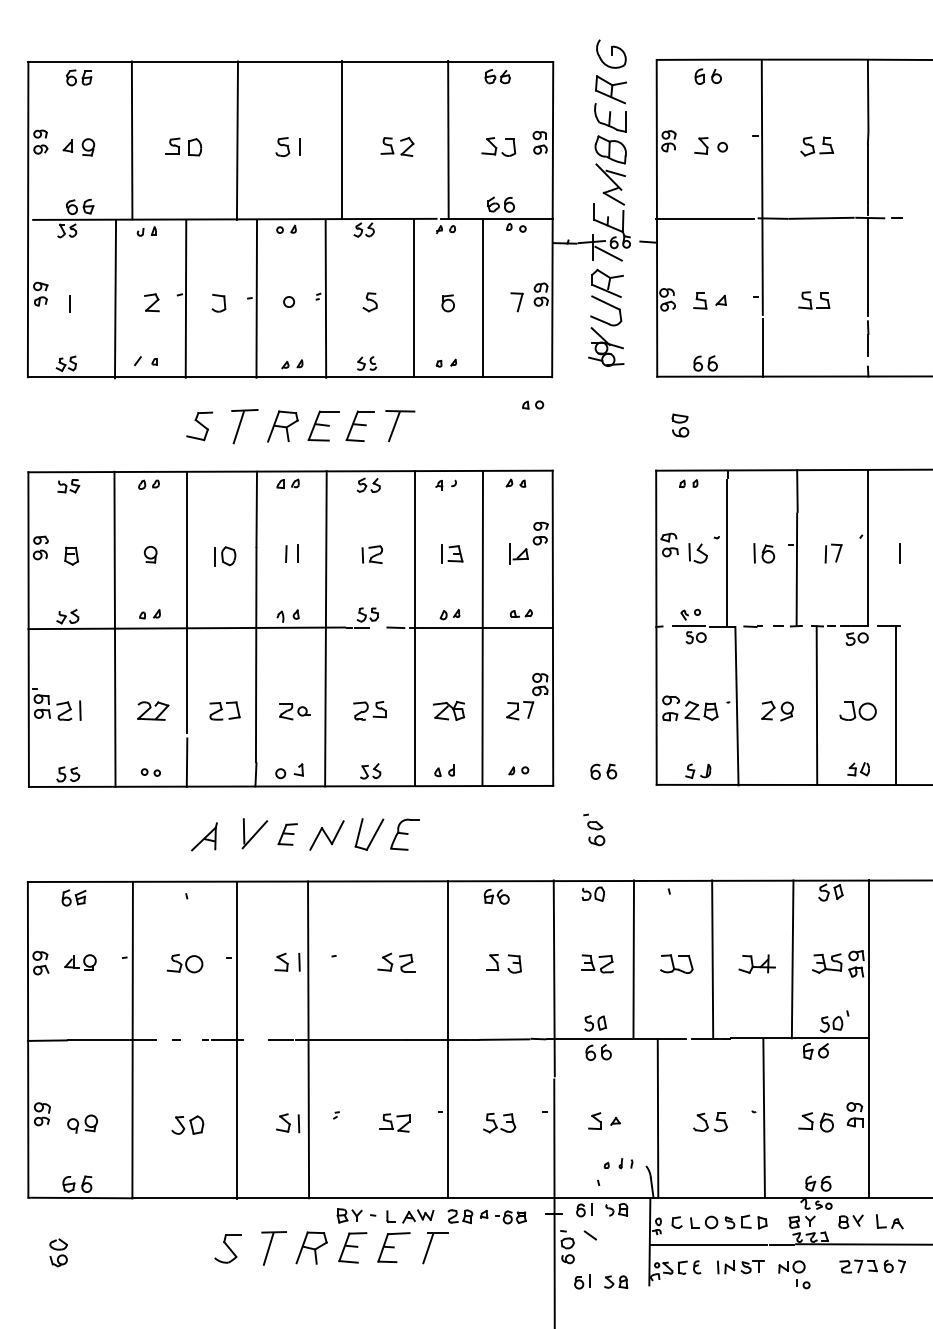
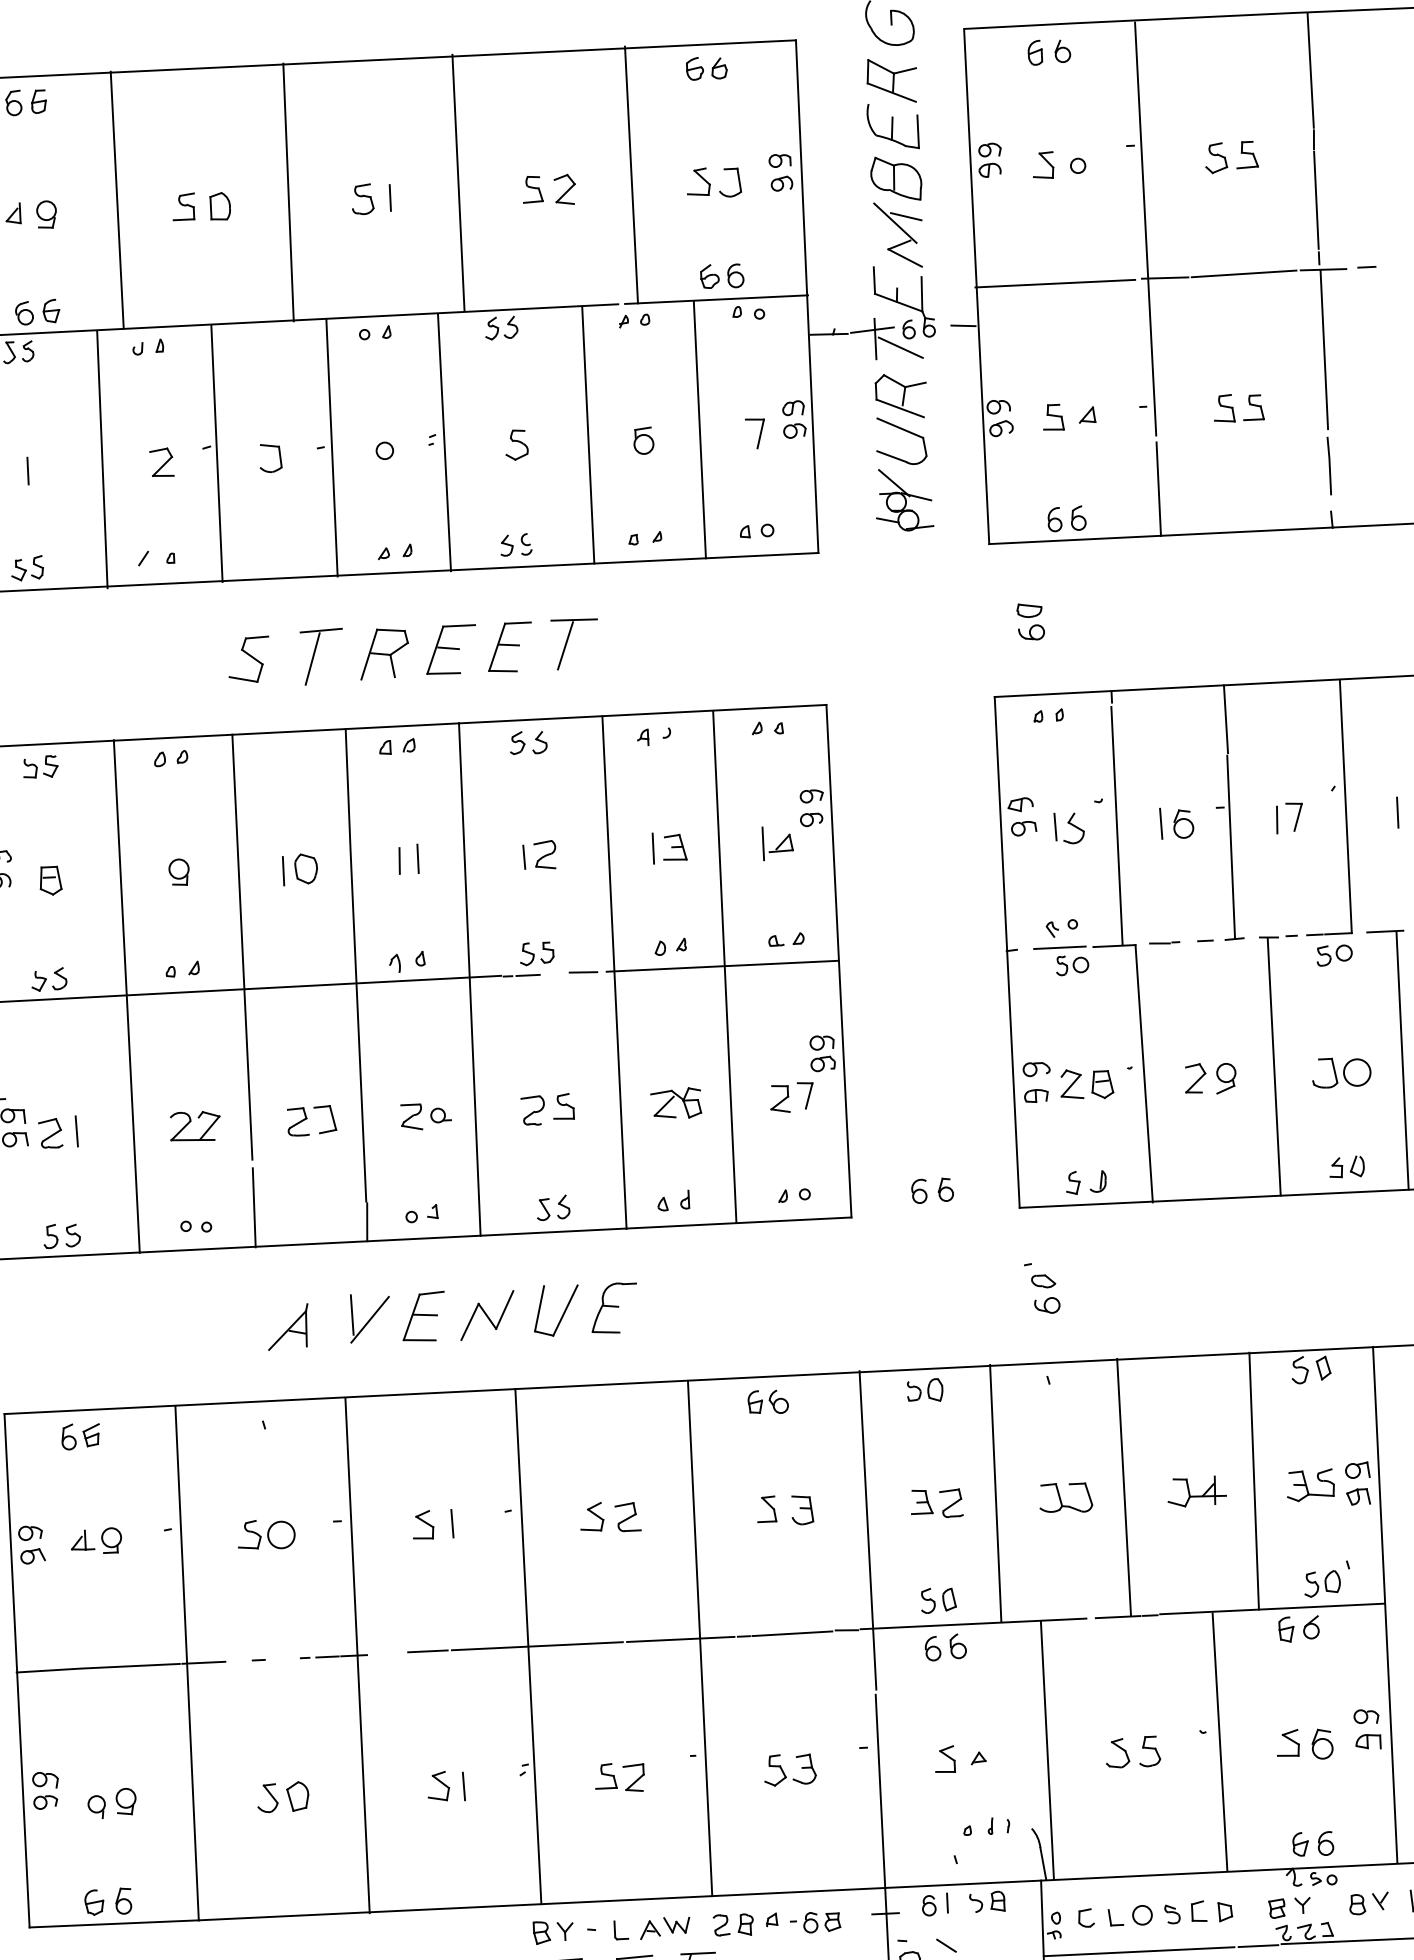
part: (533, 404) -> (757, 530), moved
part: (289, 770) -> (421, 1212), size x0.71
part: (594, 829) -> (1042, 1287), moved
part: (287, 834) -> (423, 1316), size x1.43
line: (308, 1039) -> (528, 1646), moved

